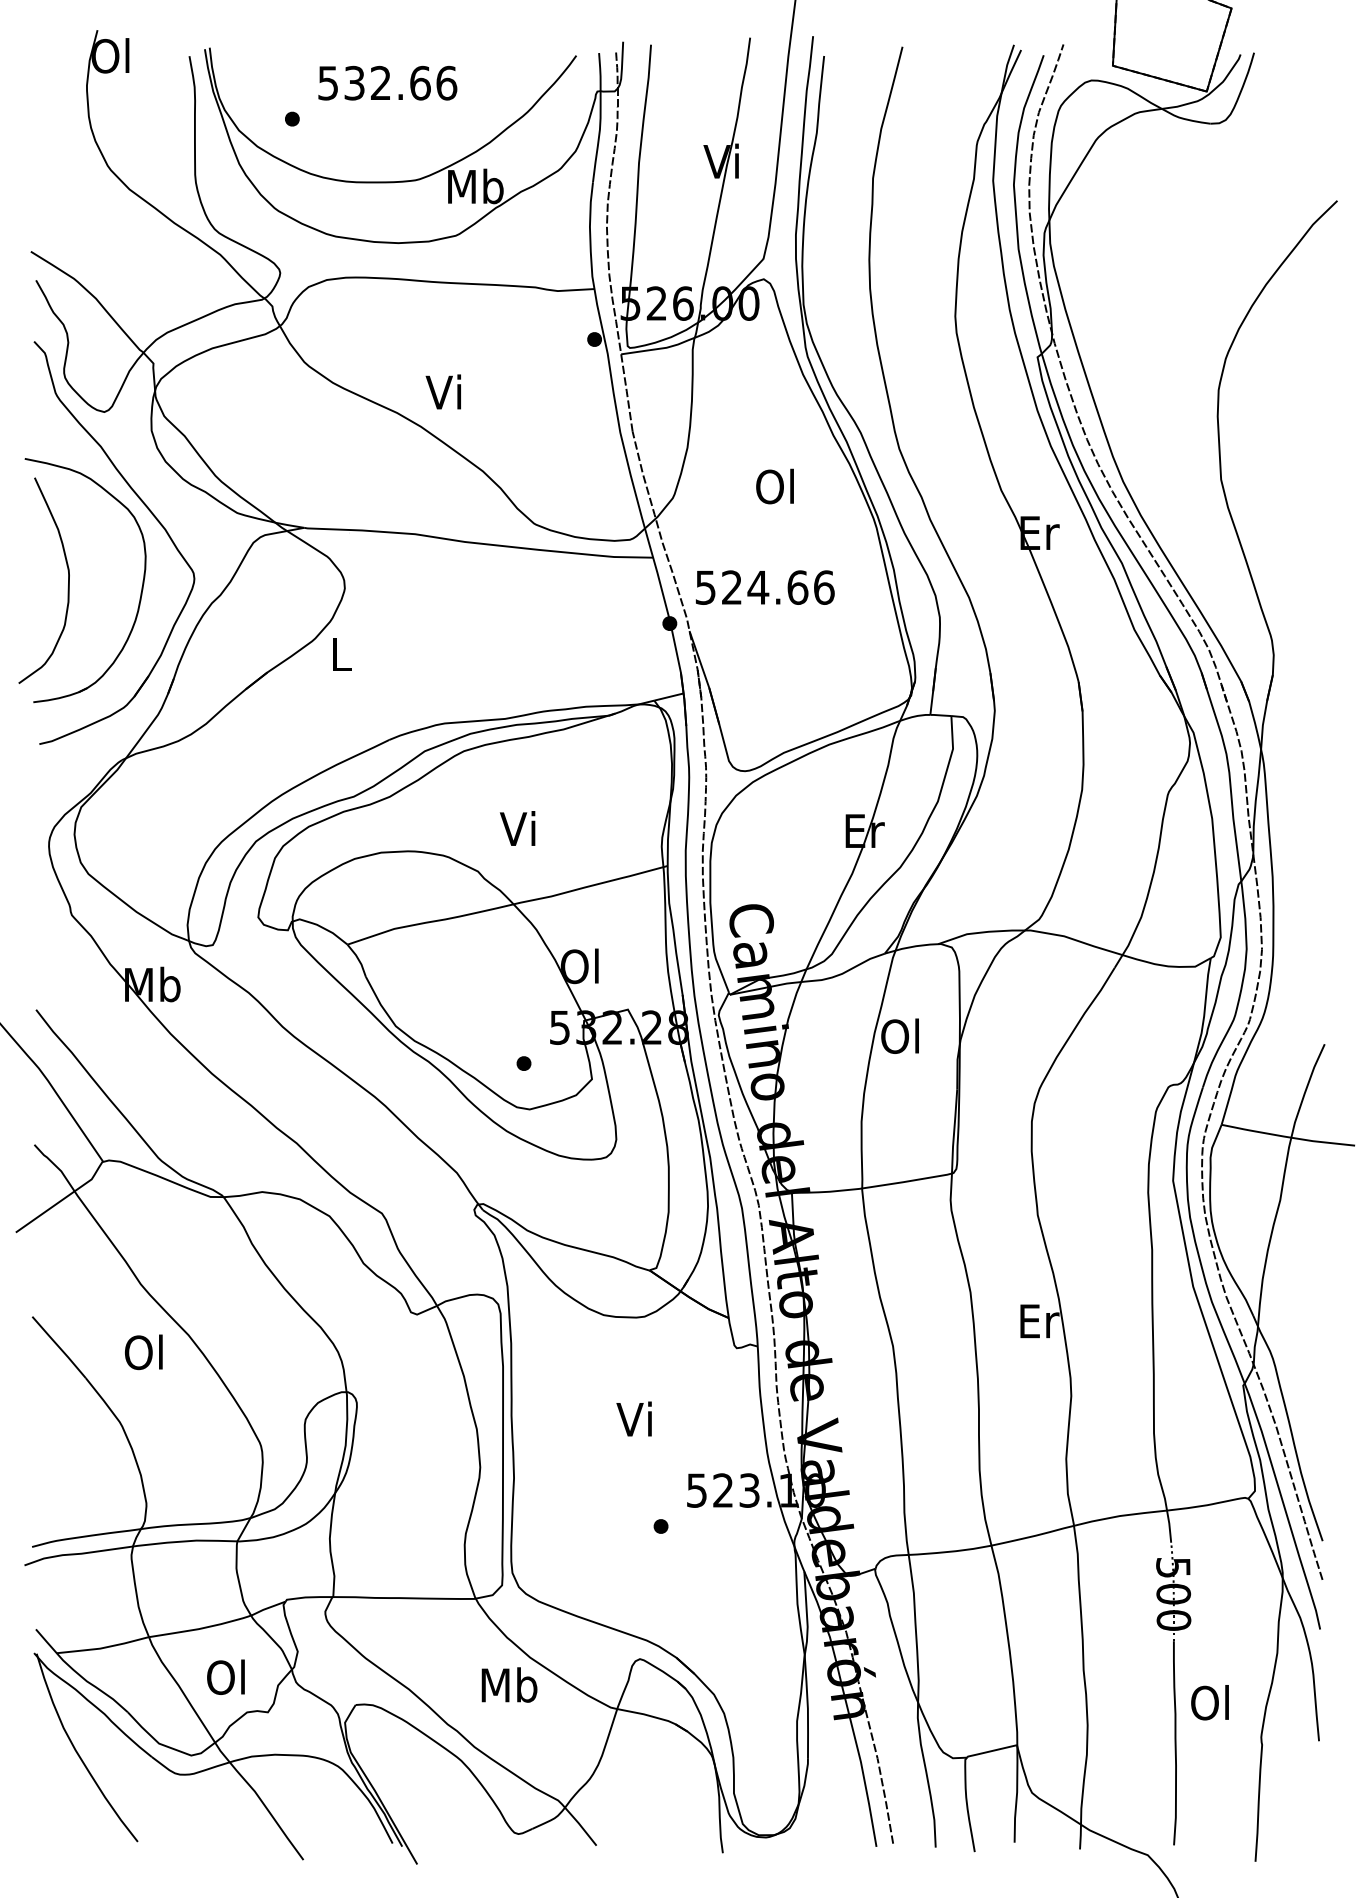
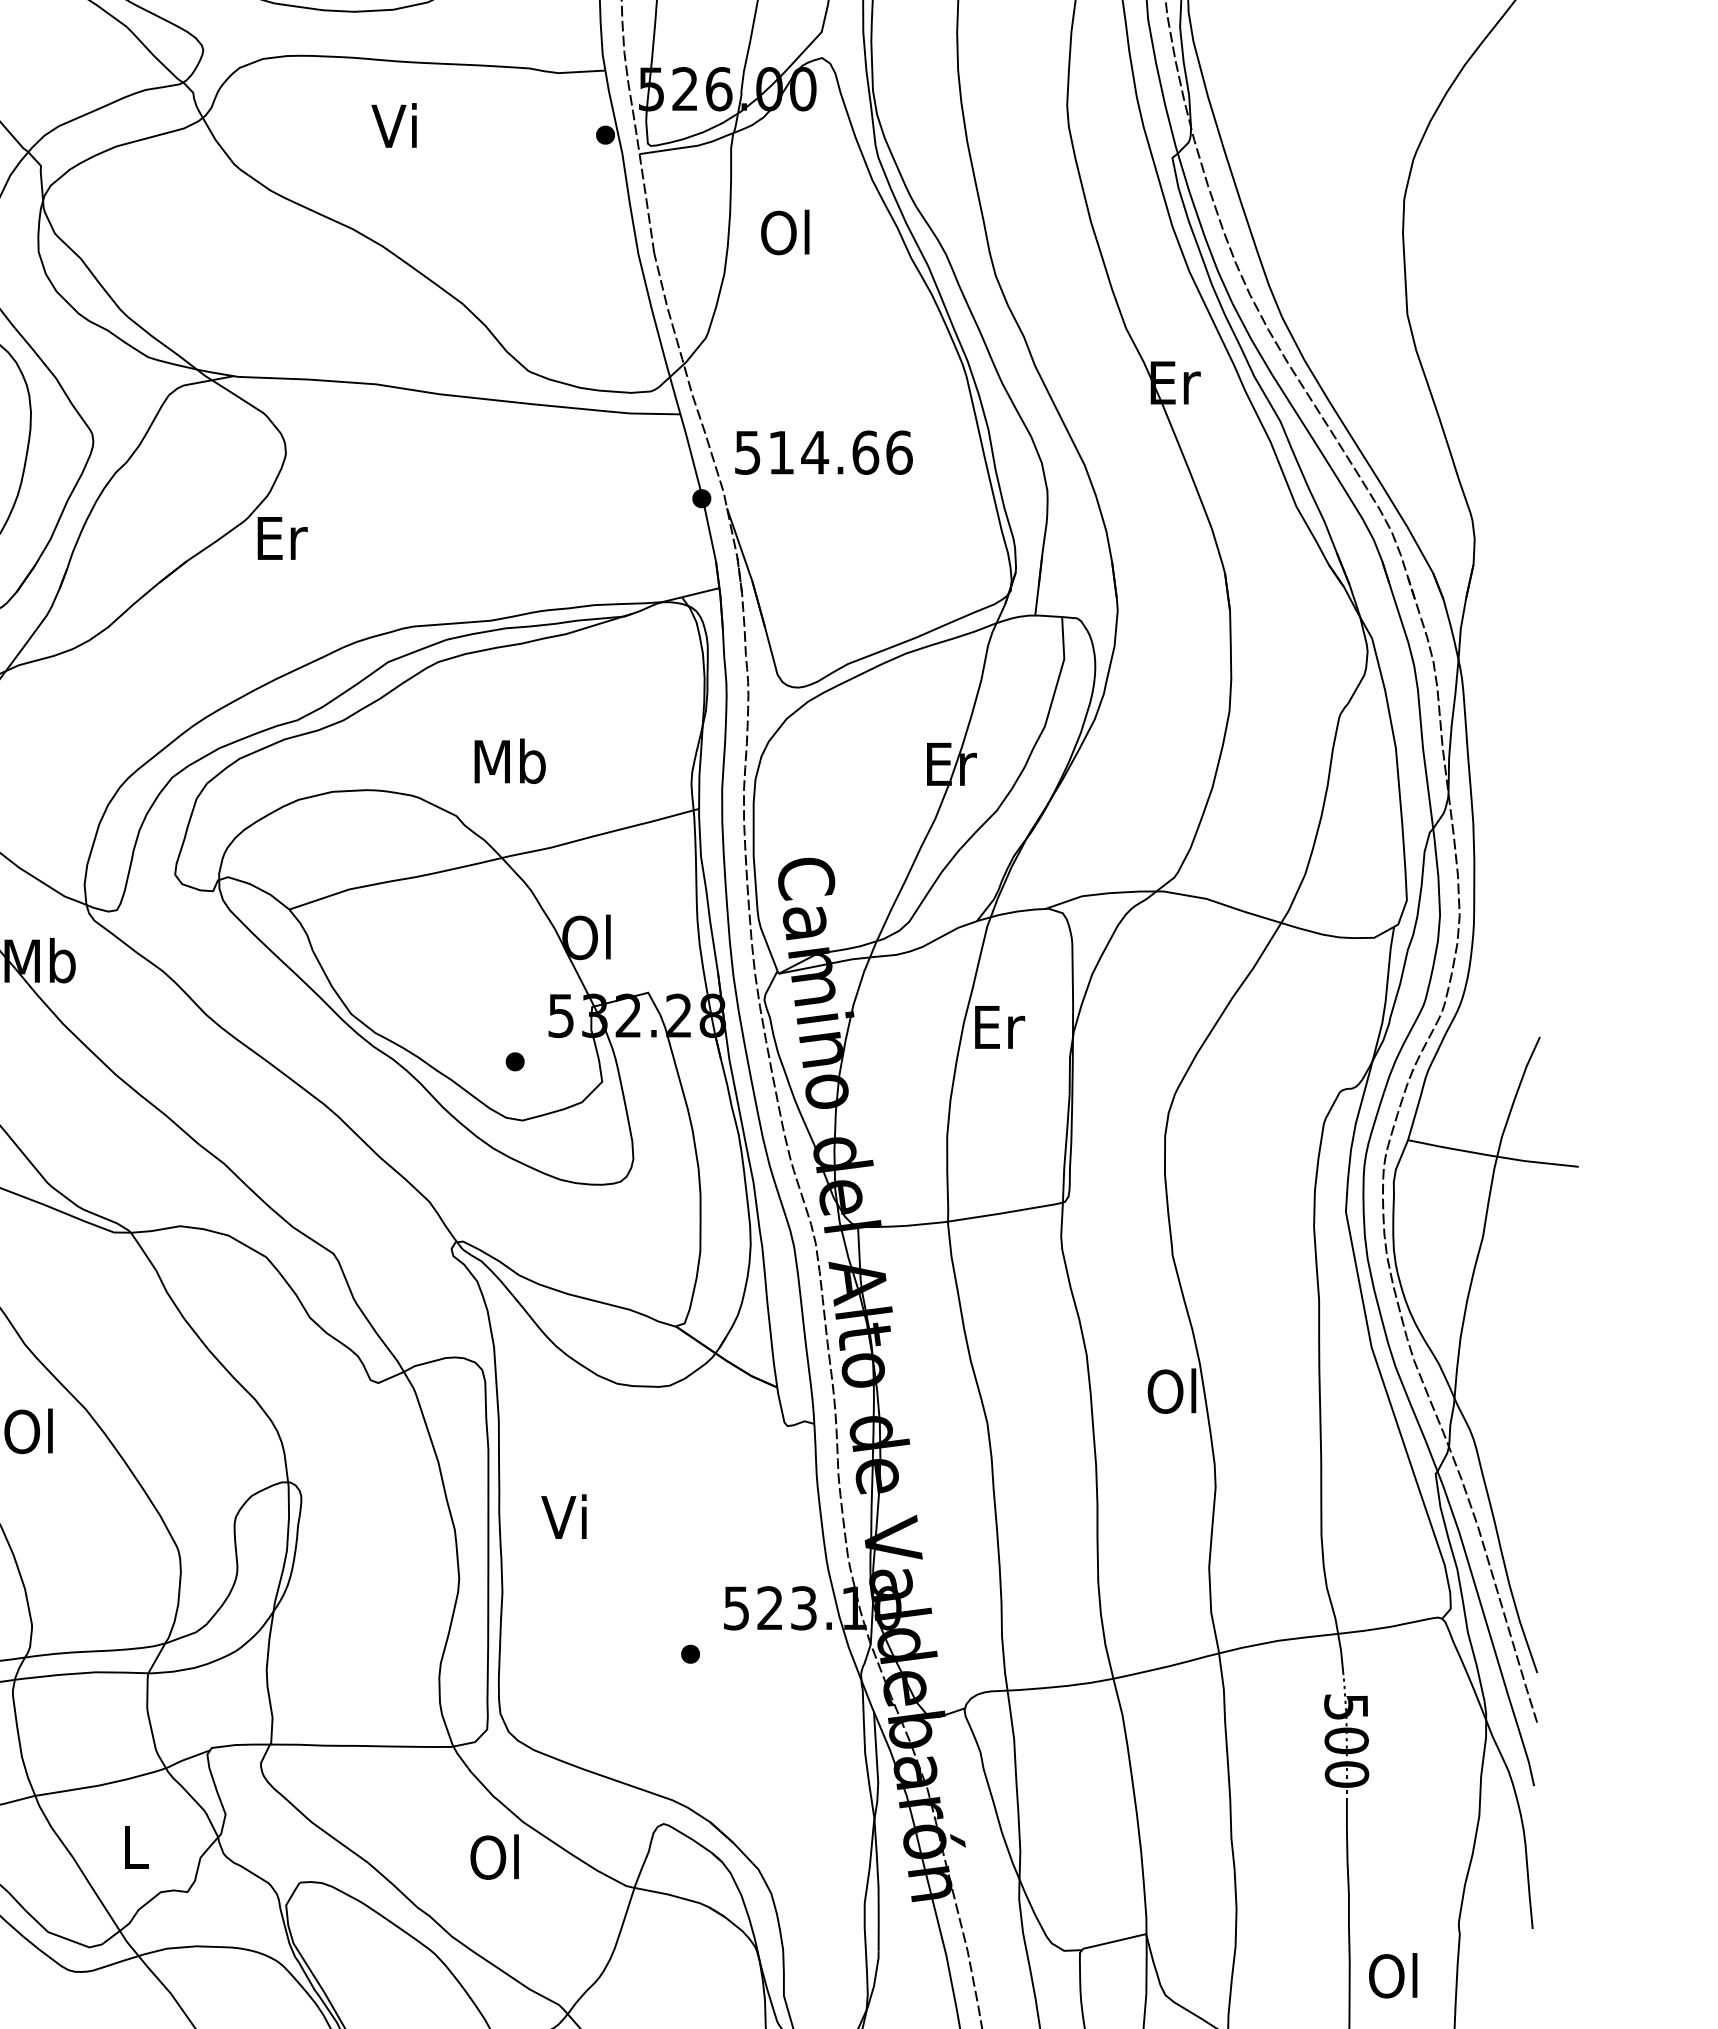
text: (442, 391) -> (392, 124), moved
text: (774, 486) -> (784, 232), moved
text: (731, 587) -> (780, 452), 524.66 -> 514.66
text: (341, 654) -> (281, 538), L -> Er
text: (519, 828) -> (509, 760), Vi -> Mb
text: (901, 1035) -> (998, 1025), Ol -> Er
text: (1038, 1320) -> (1173, 1390), Er -> Ol
text: (633, 1418) -> (563, 1516), moved
text: (225, 1676) -> (133, 1846), Ol -> L
text: (509, 1684) -> (496, 1856), Mb -> Ol
text: (1209, 1702) -> (1392, 1975), moved

